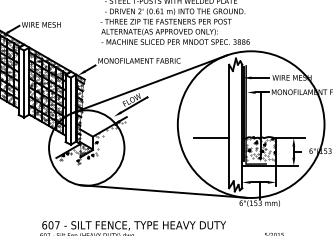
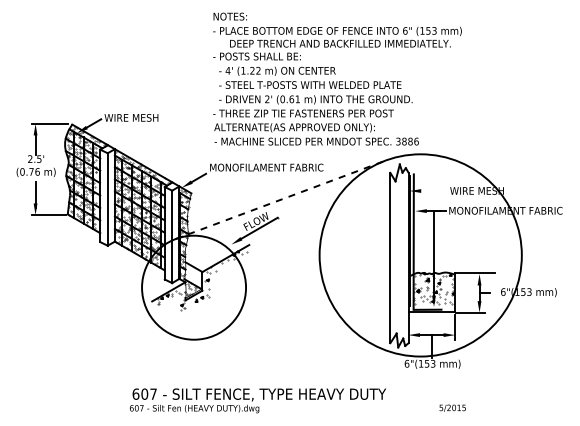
line: (260, 78) -> (433, 191), removed
line: (150, 84) -> (282, 199), solid -> dashed
line: (211, 137) -> (365, 273), removed
line: (163, 191) -> (299, 347), removed

